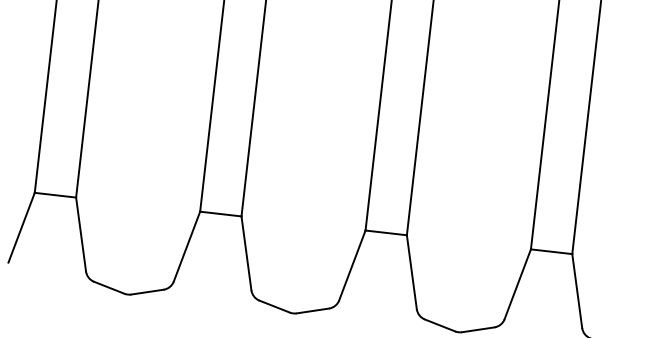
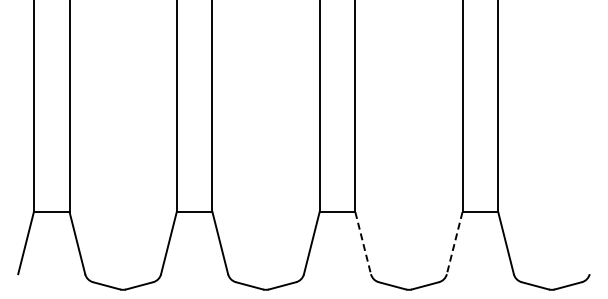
line: (412, 272) -> (363, 243), solid -> dashed
line: (517, 284) -> (454, 243), solid -> dashed

